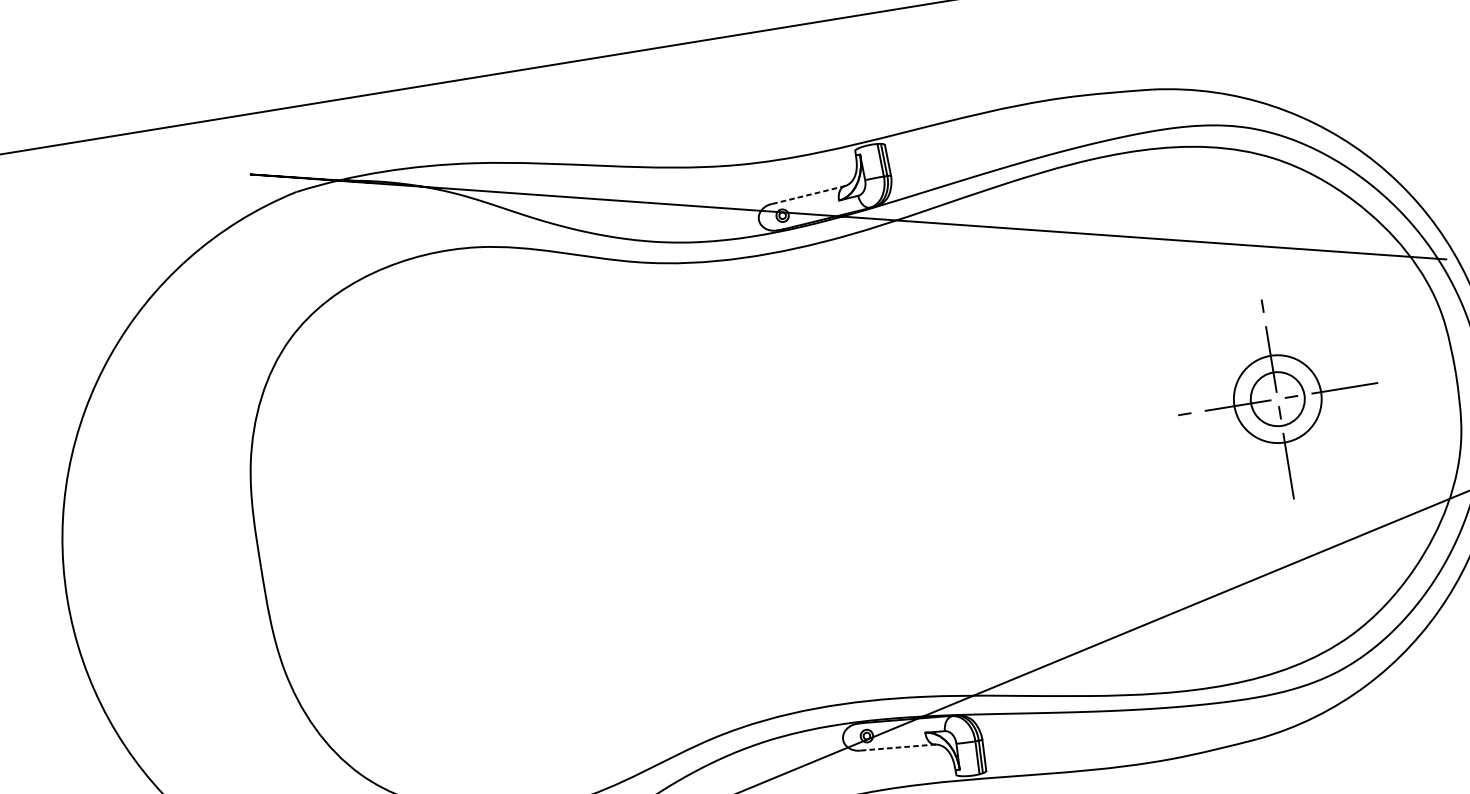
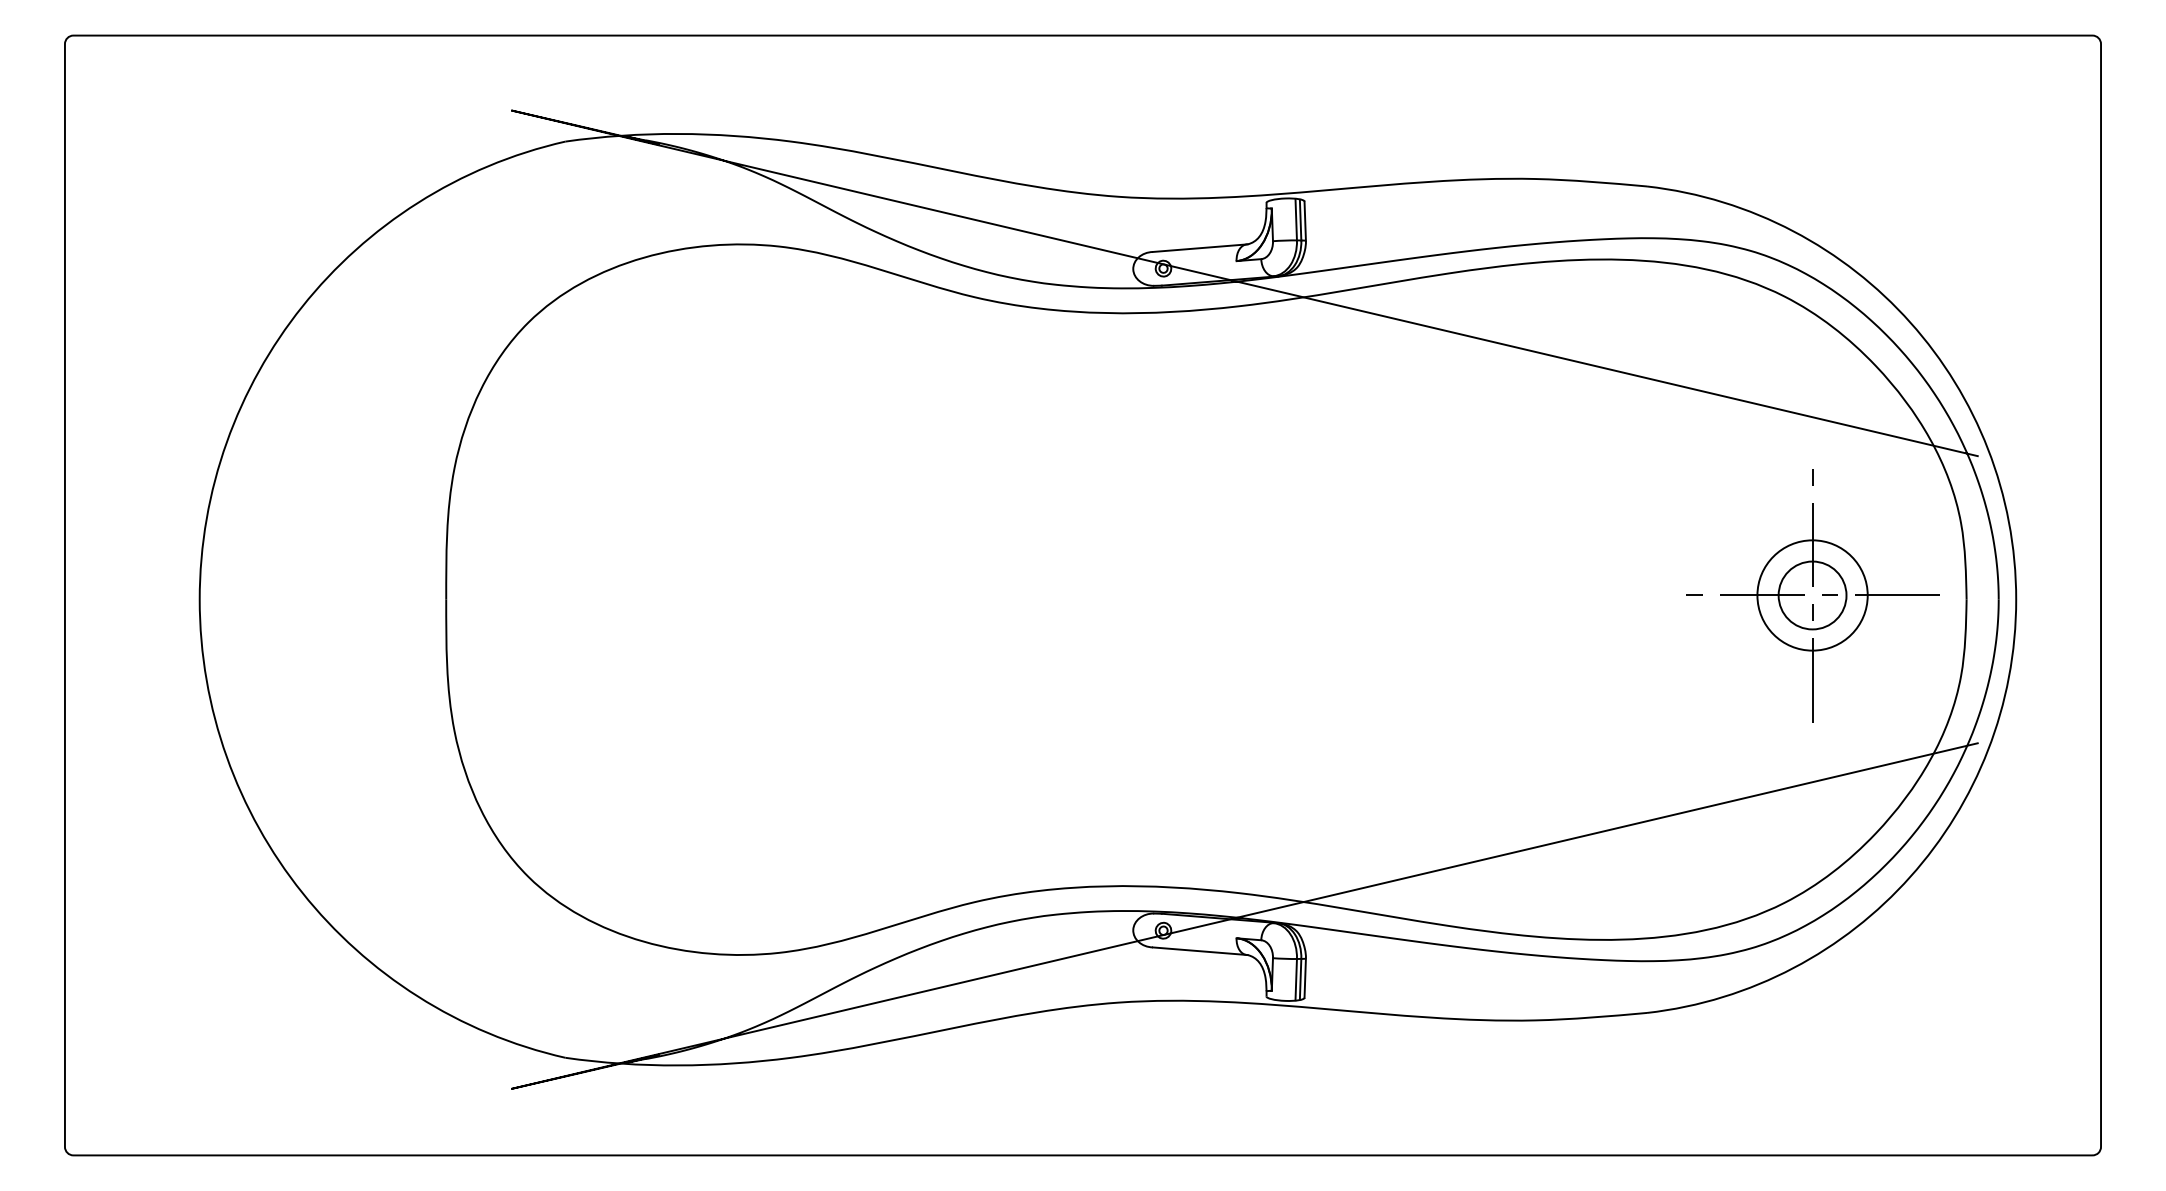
line: (808, 195) -> (1199, 248), dashed -> solid
part: (1277, 399) -> (1812, 595), moved
line: (897, 747) -> (1199, 951), dashed -> solid

